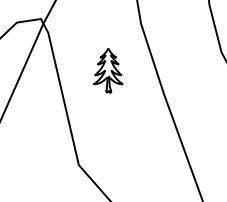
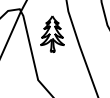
part: (108, 71) -> (52, 34), size x1.67

